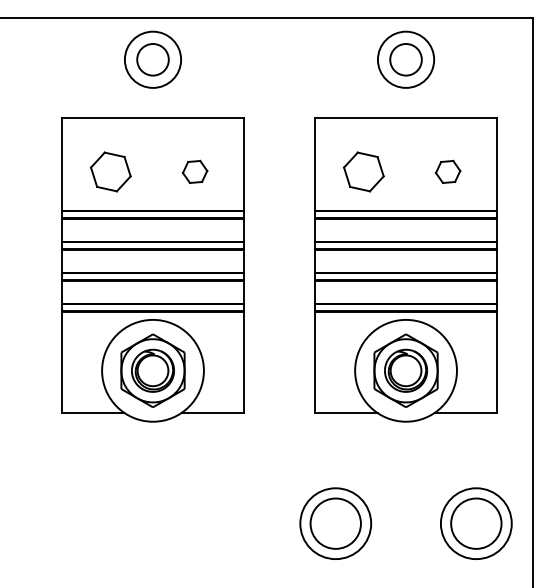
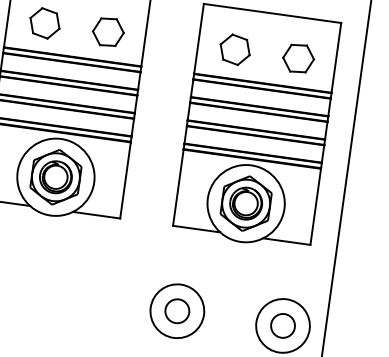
part: (194, 171) -> (107, 31), size x1.67
part: (447, 171) -> (298, 58), size x1.67
circle: (335, 523) -> (177, 311), size x0.62
circle: (476, 523) -> (283, 325), size x0.62

